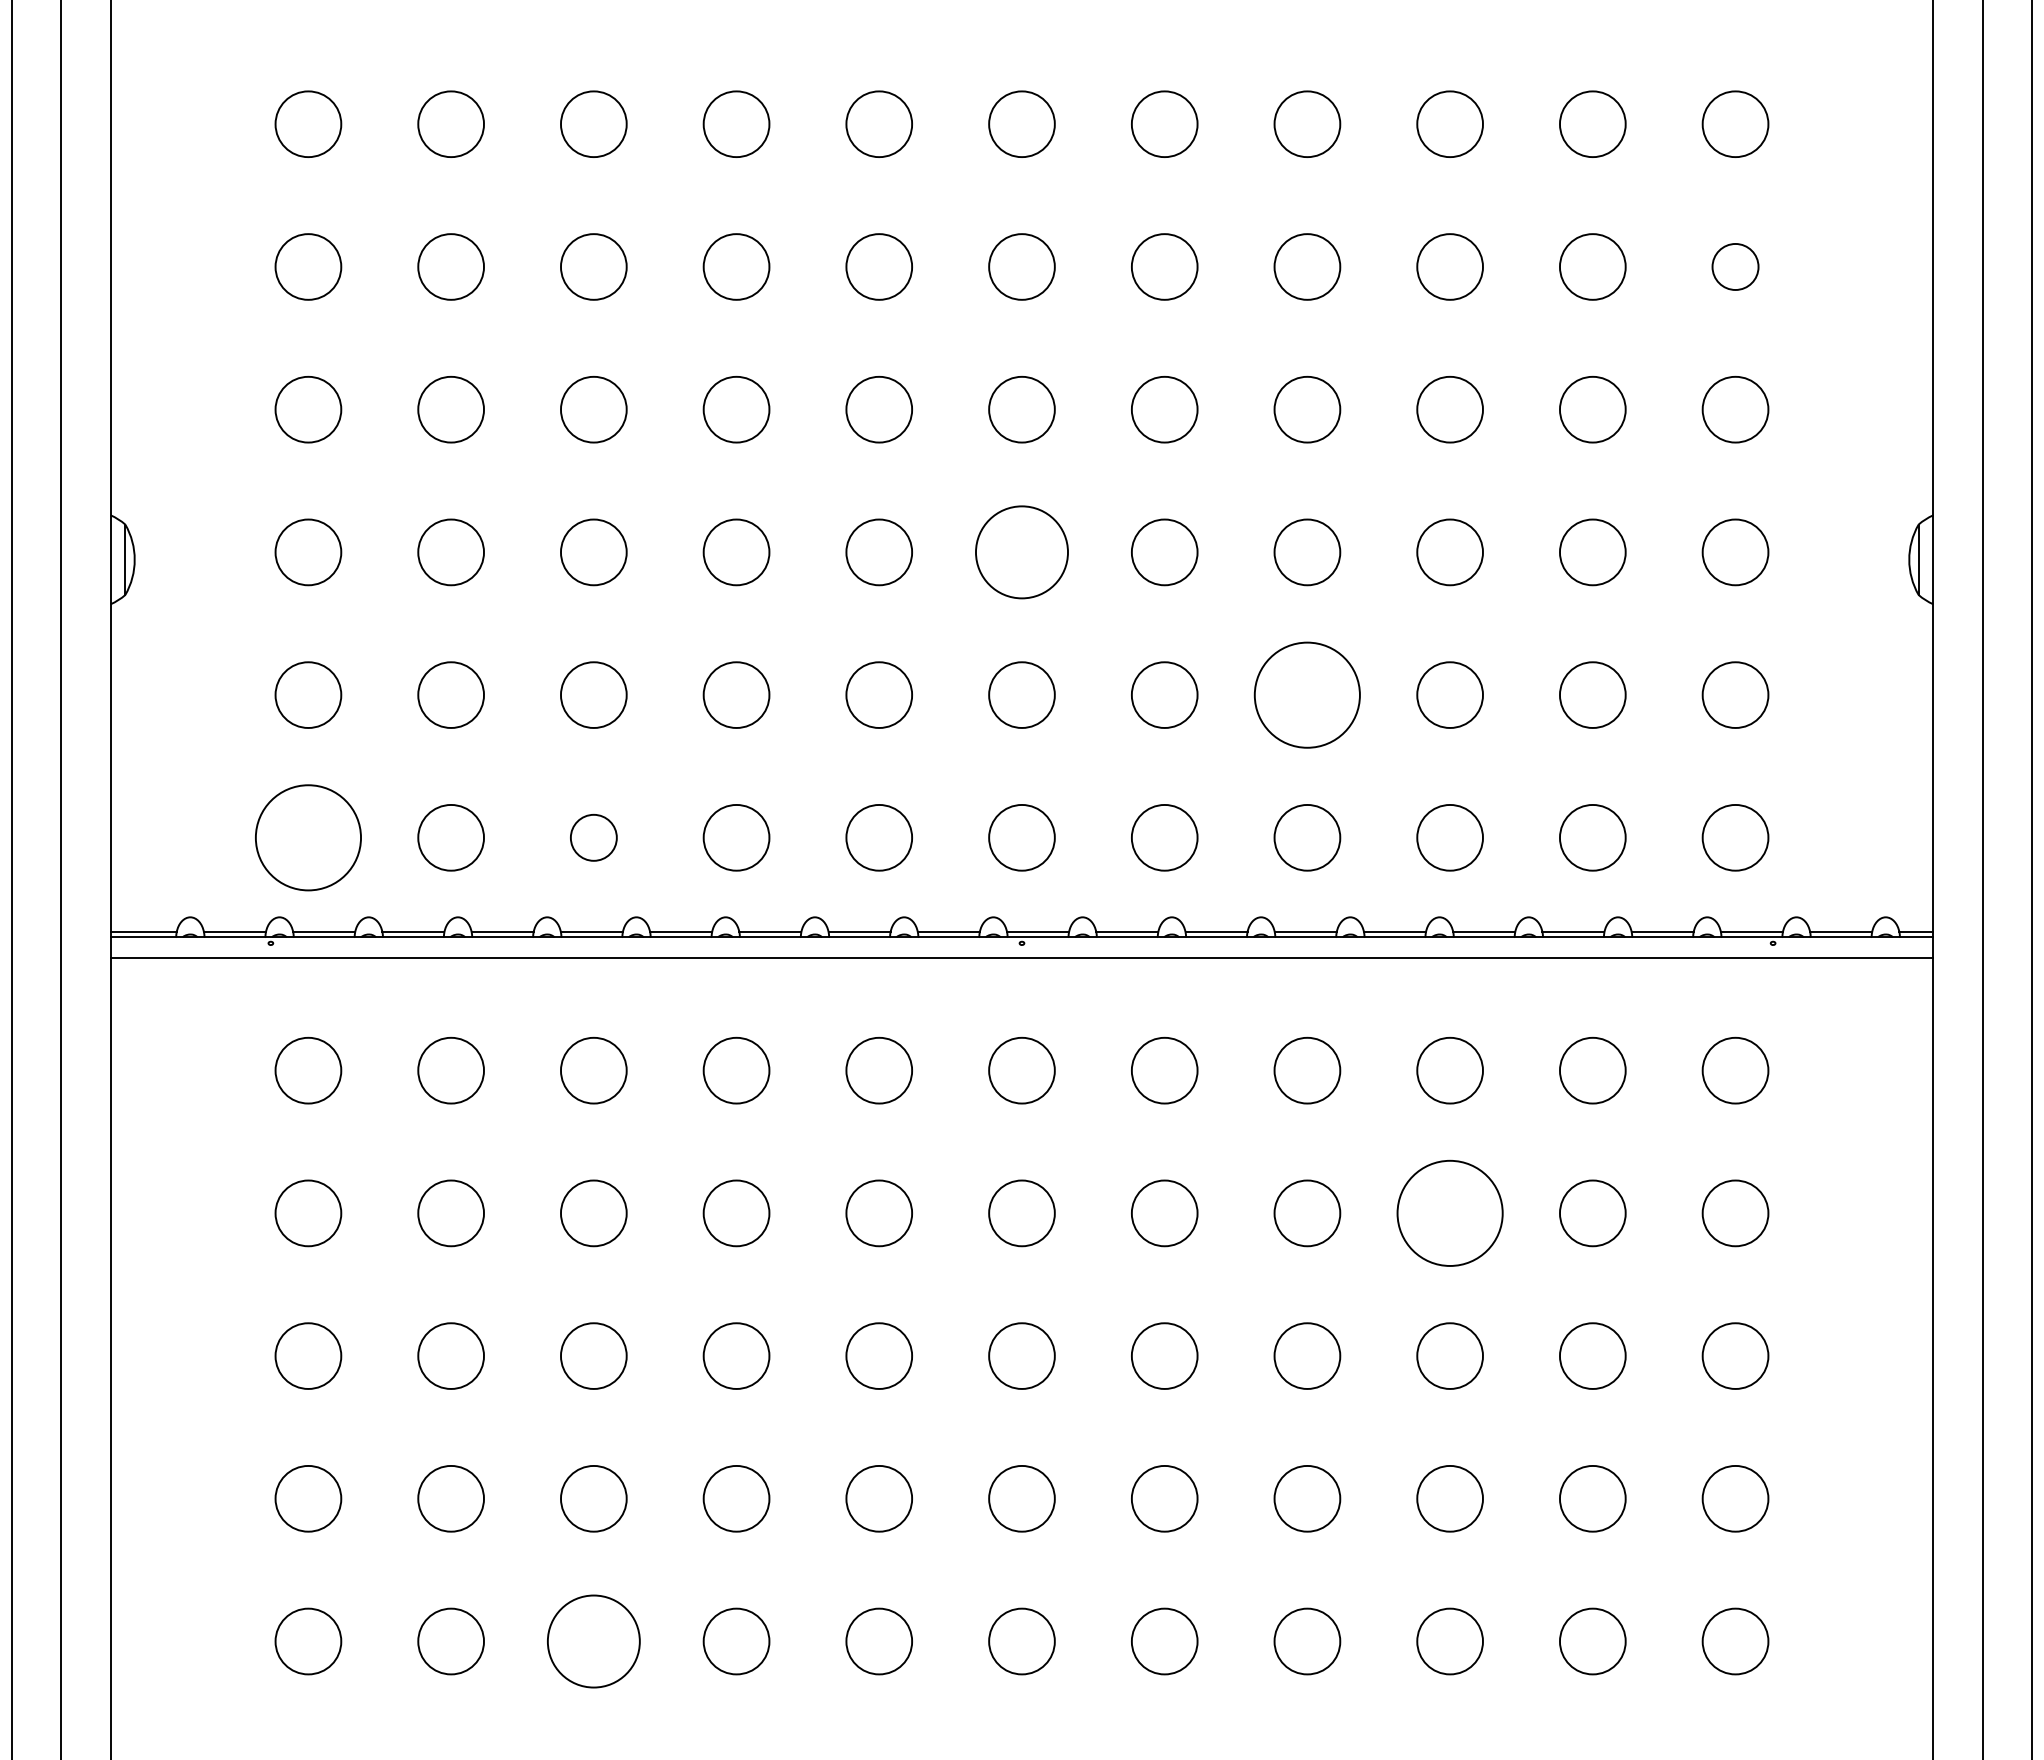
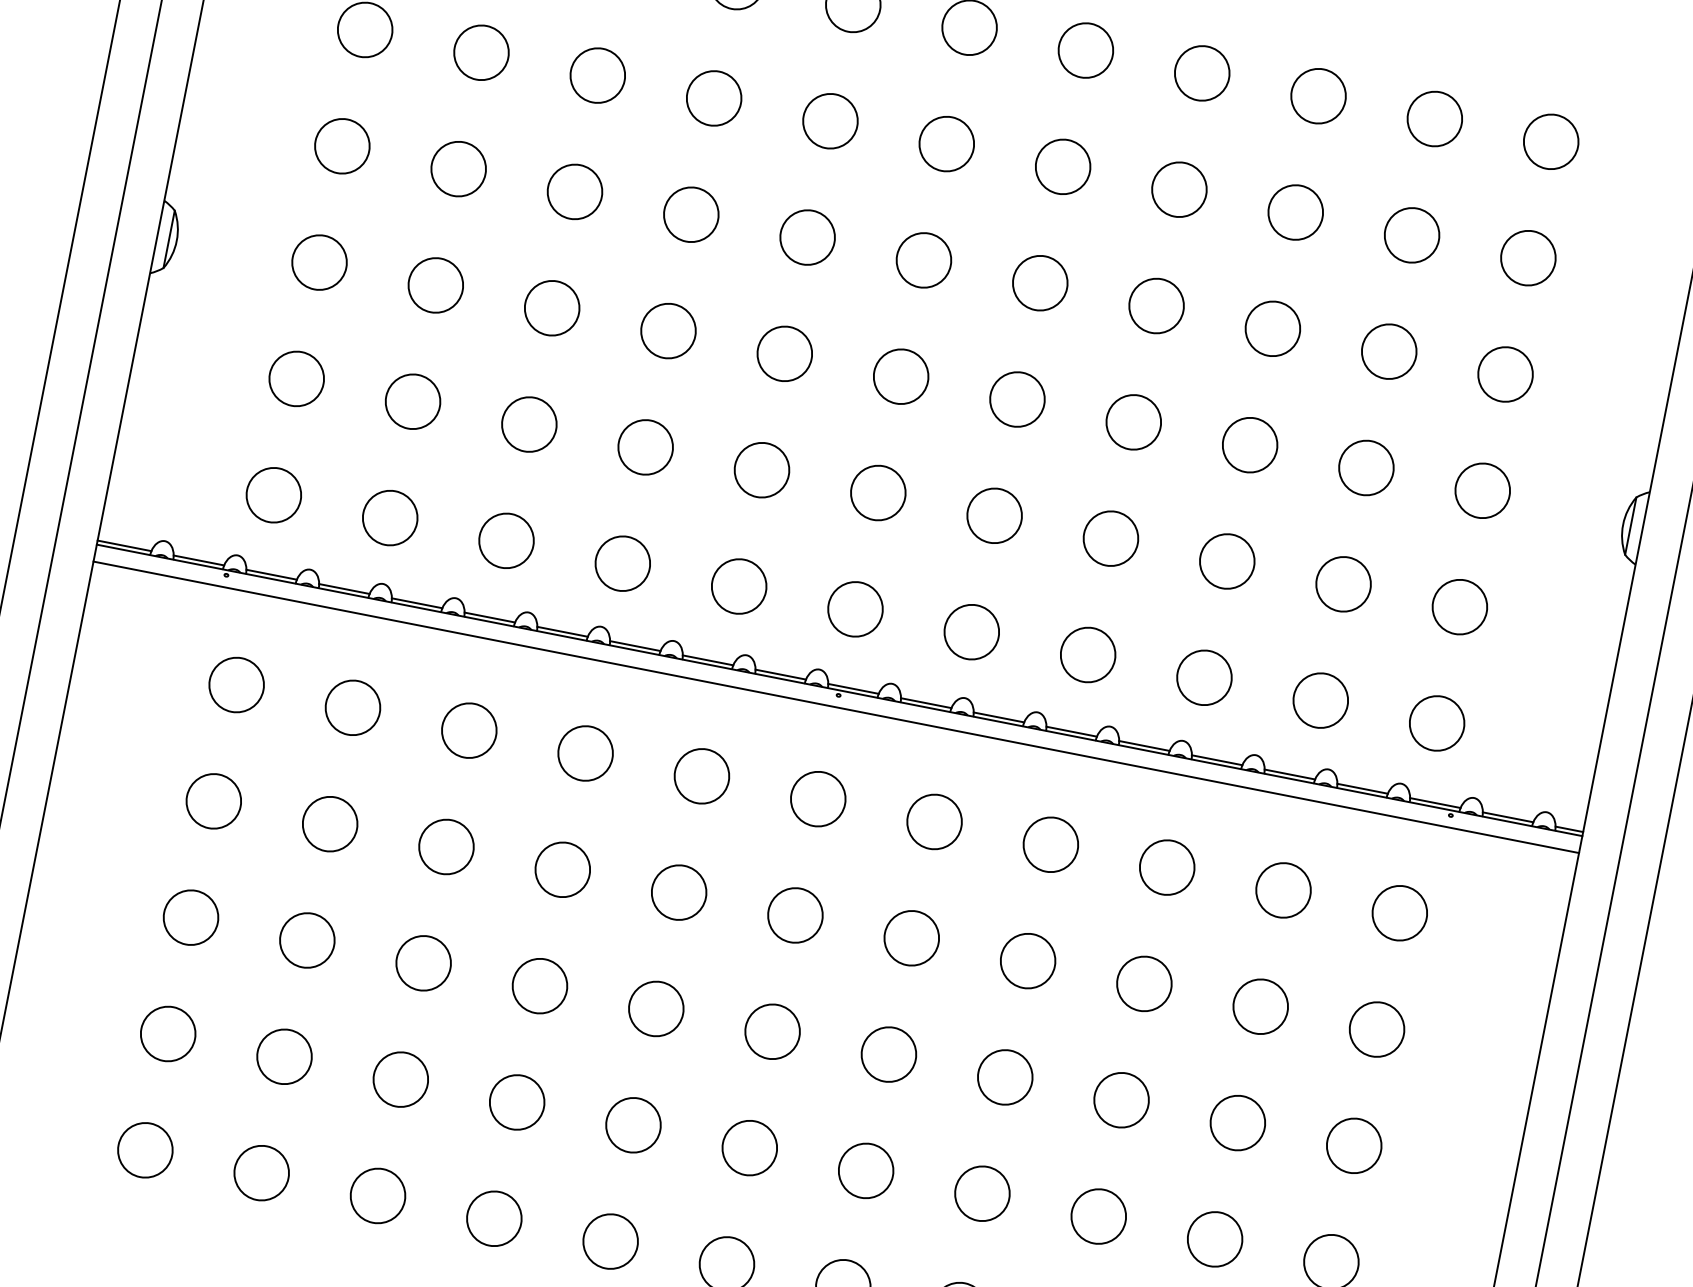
circle: (1735, 266) -> (1528, 257), size x1.43
circle: (1021, 552) -> (900, 376), size x0.71
circle: (1307, 694) -> (1111, 538), size x0.62
circle: (308, 837) -> (274, 494), size x0.62
circle: (593, 837) -> (506, 540), size x1.43
circle: (1449, 1213) -> (1143, 983), size x0.62
circle: (593, 1641) -> (377, 1195), size x0.71

